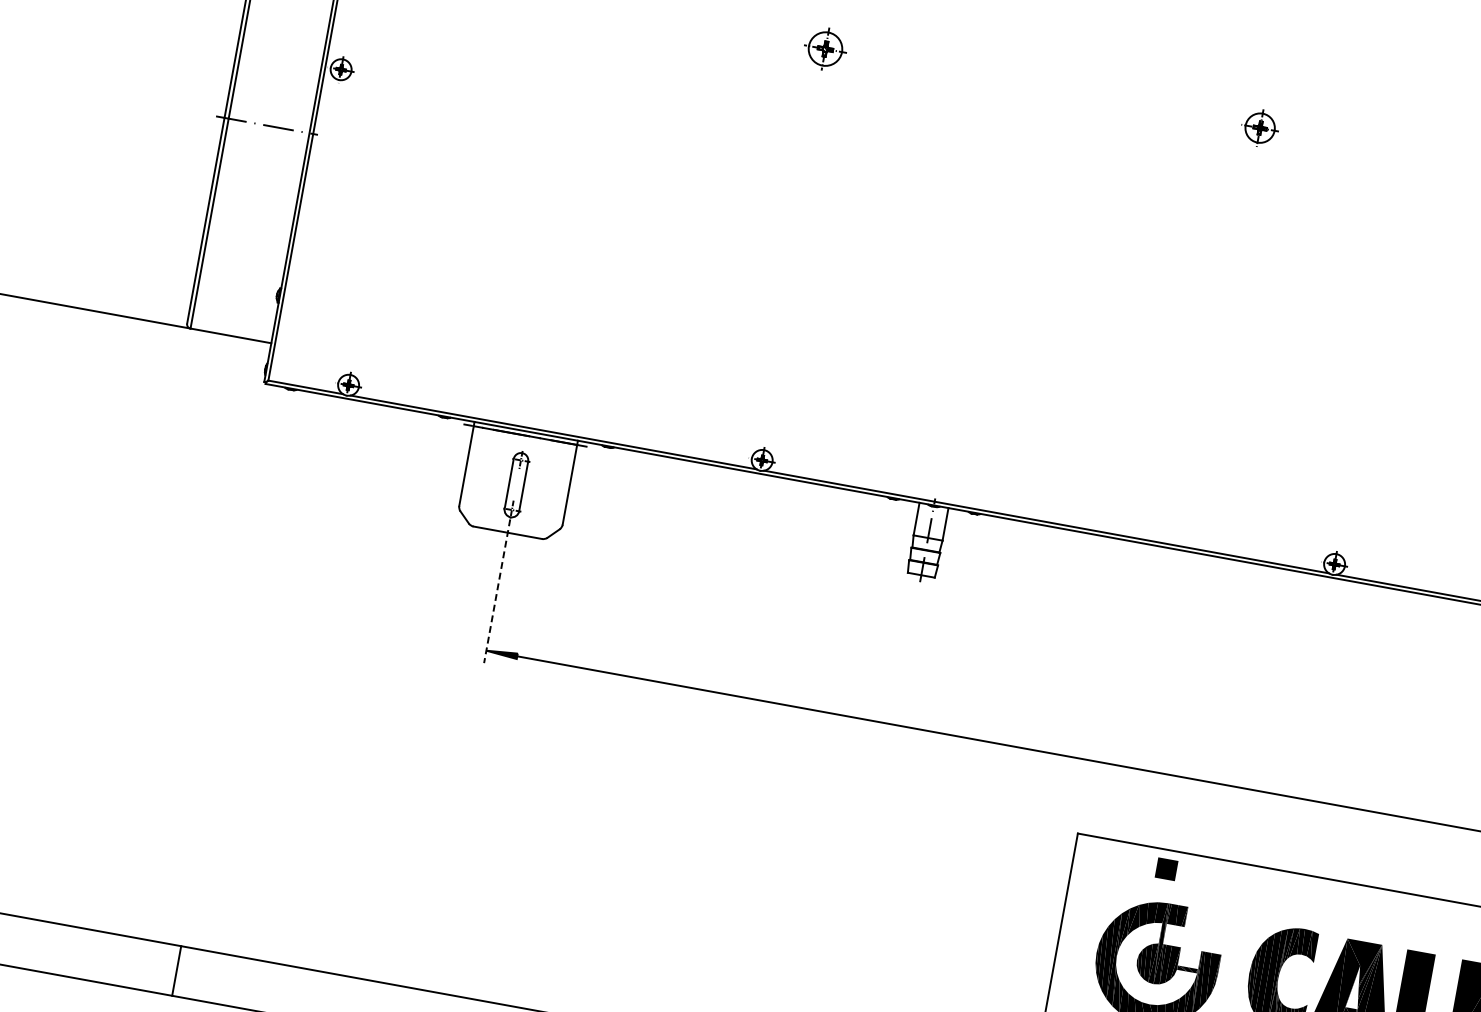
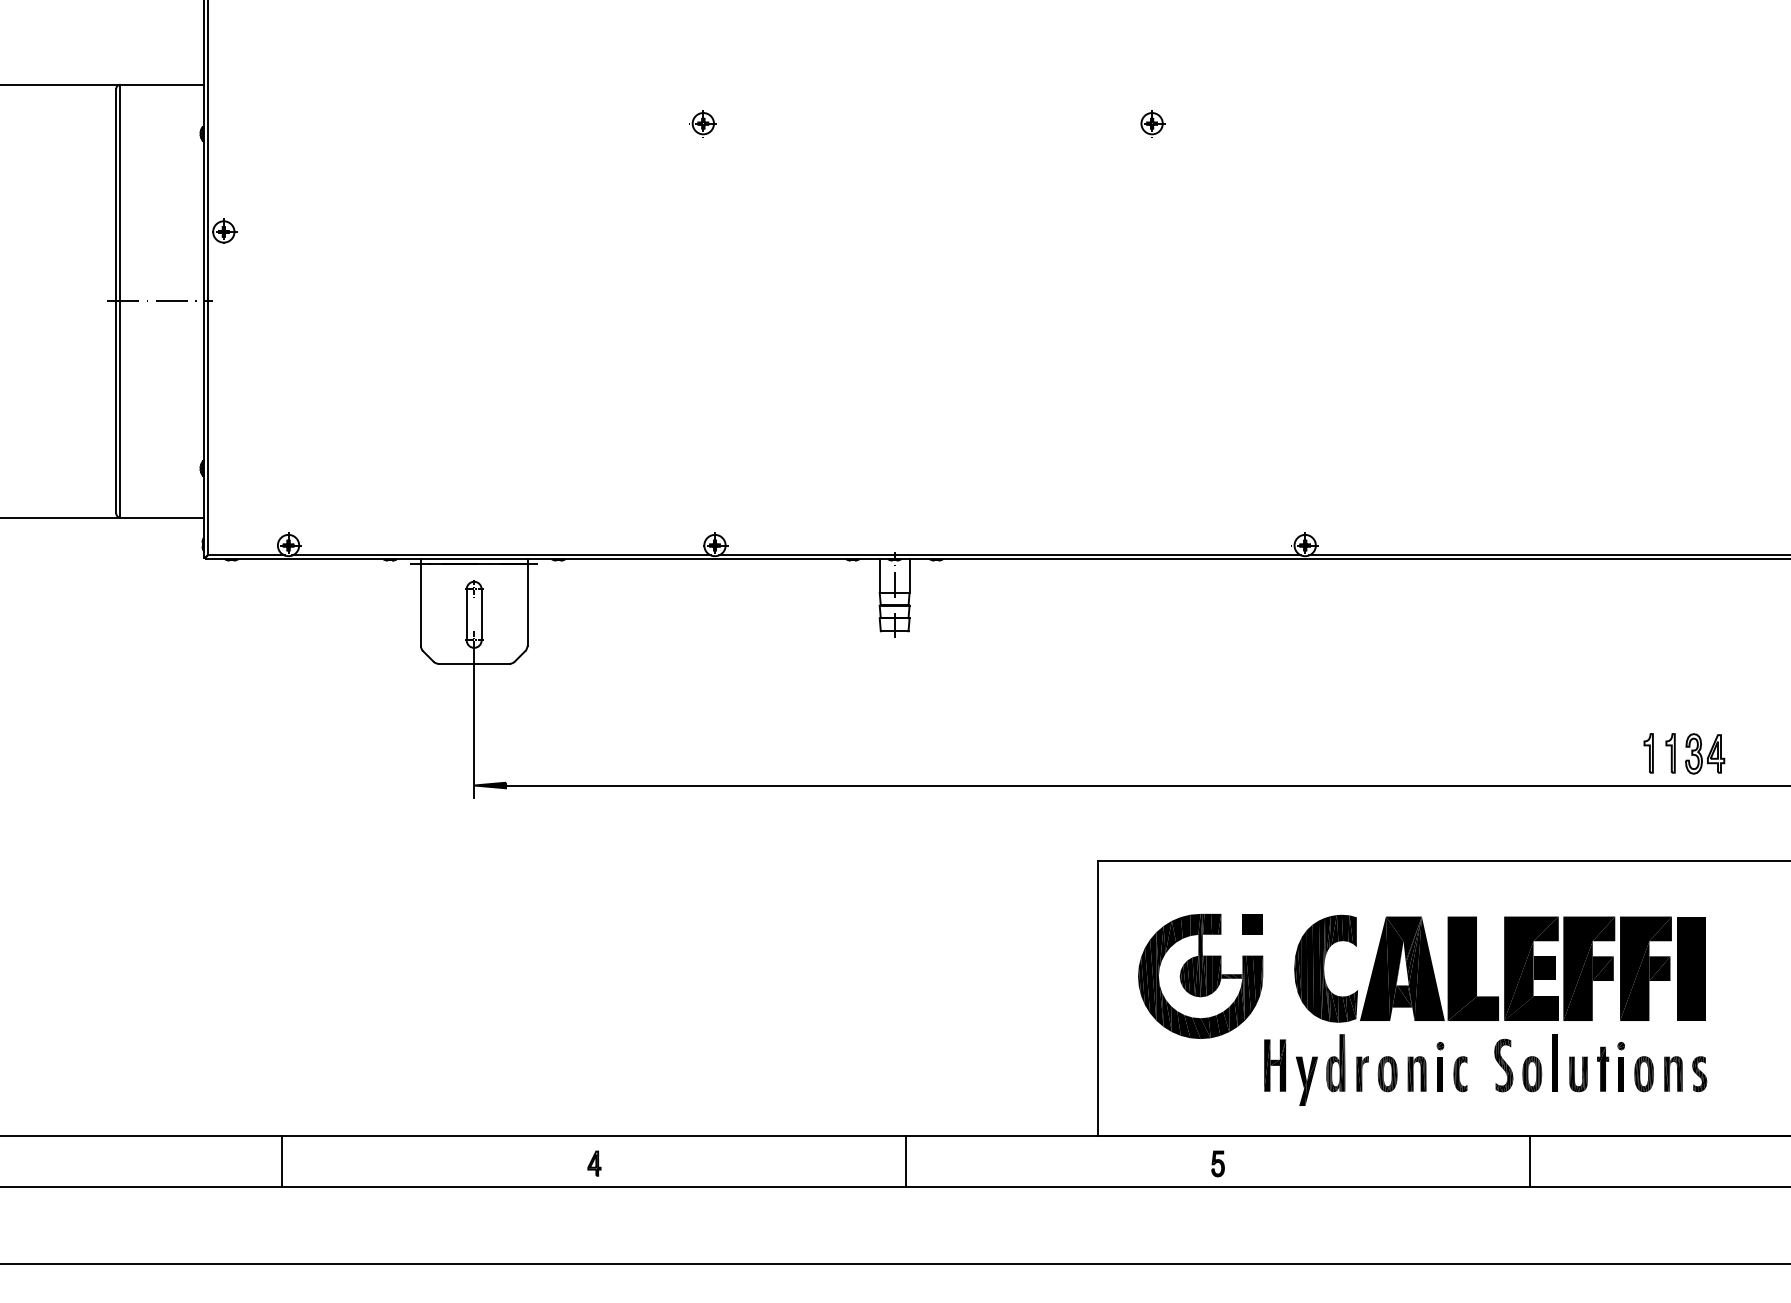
part: (824, 48) -> (702, 123), size x0.62
part: (1260, 128) -> (1152, 123), size x0.71
line: (497, 591) -> (474, 724), dashed -> solid
part: (1166, 869) -> (1252, 924), moved
line: (177, 970) -> (282, 1160), moved

